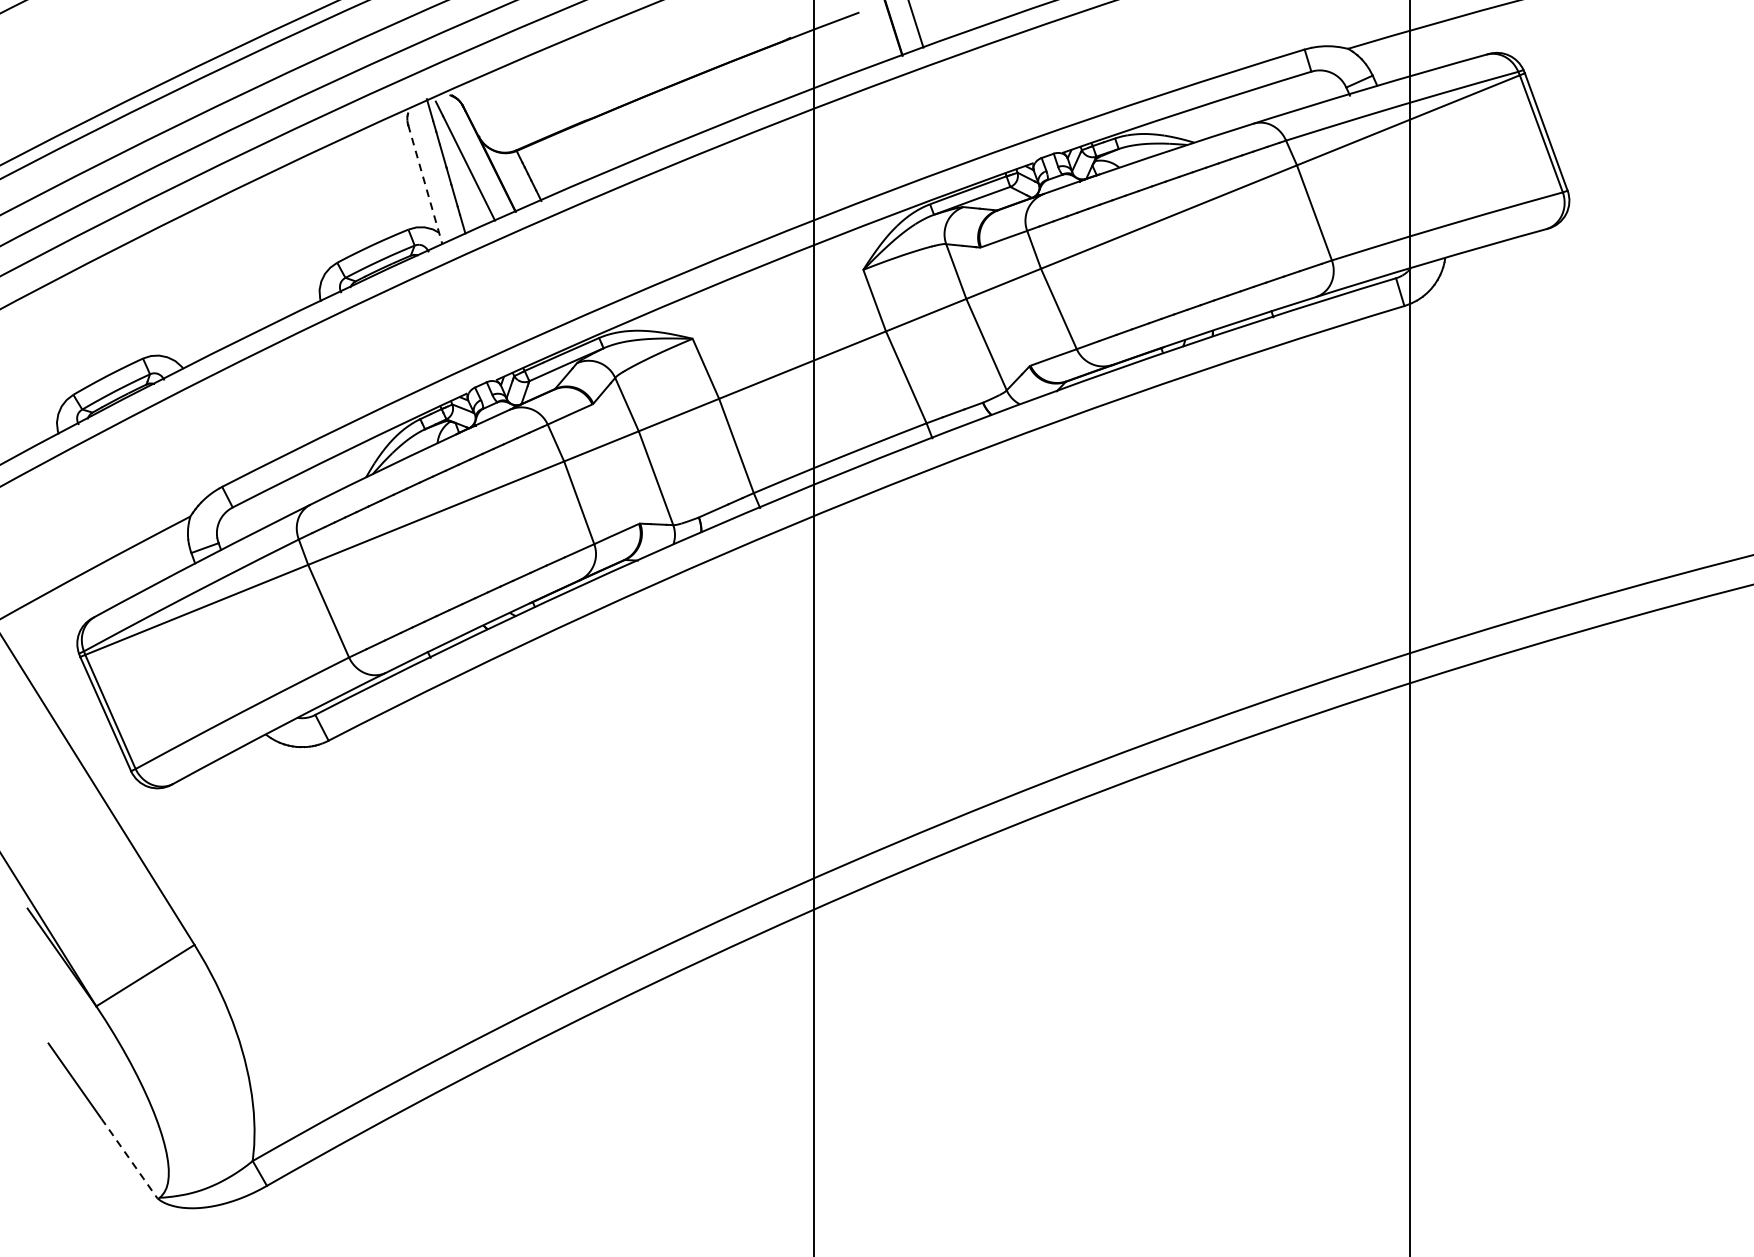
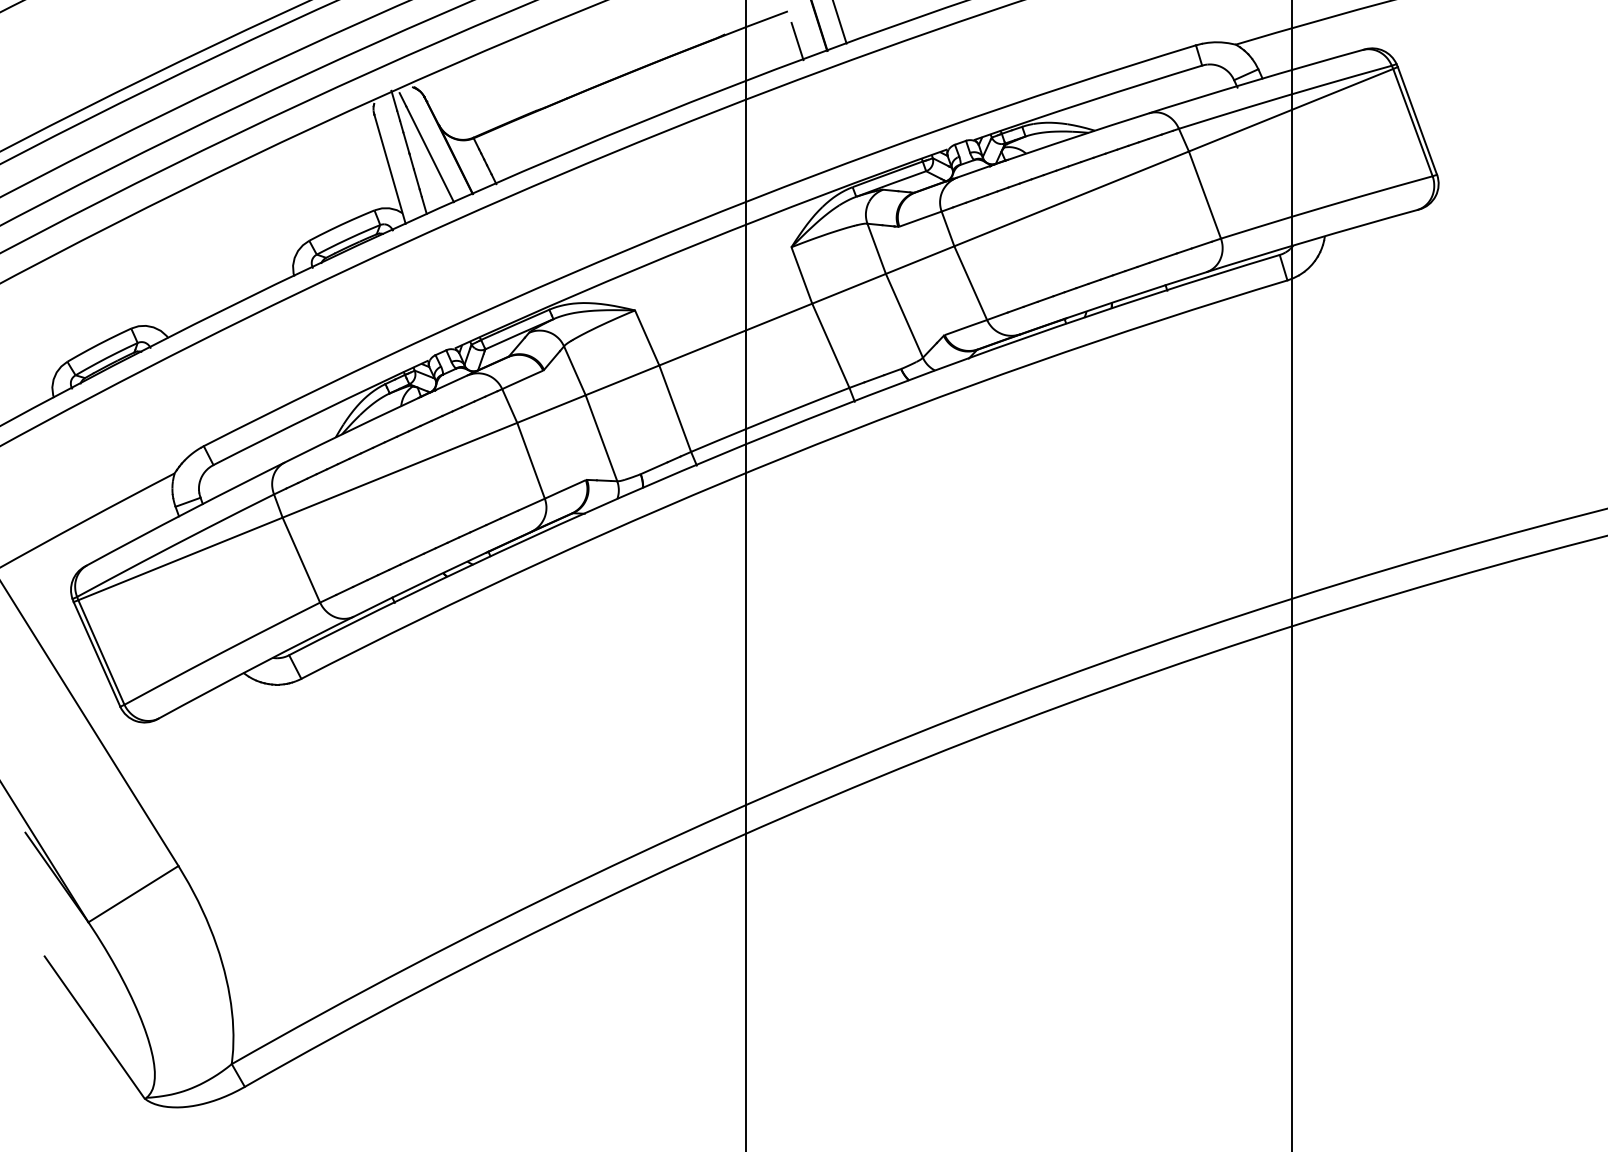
line: (869, 45) -> (797, 41), added
line: (424, 185) -> (389, 169), dashed -> solid
line: (129, 1158) -> (118, 1061), dashed -> solid

